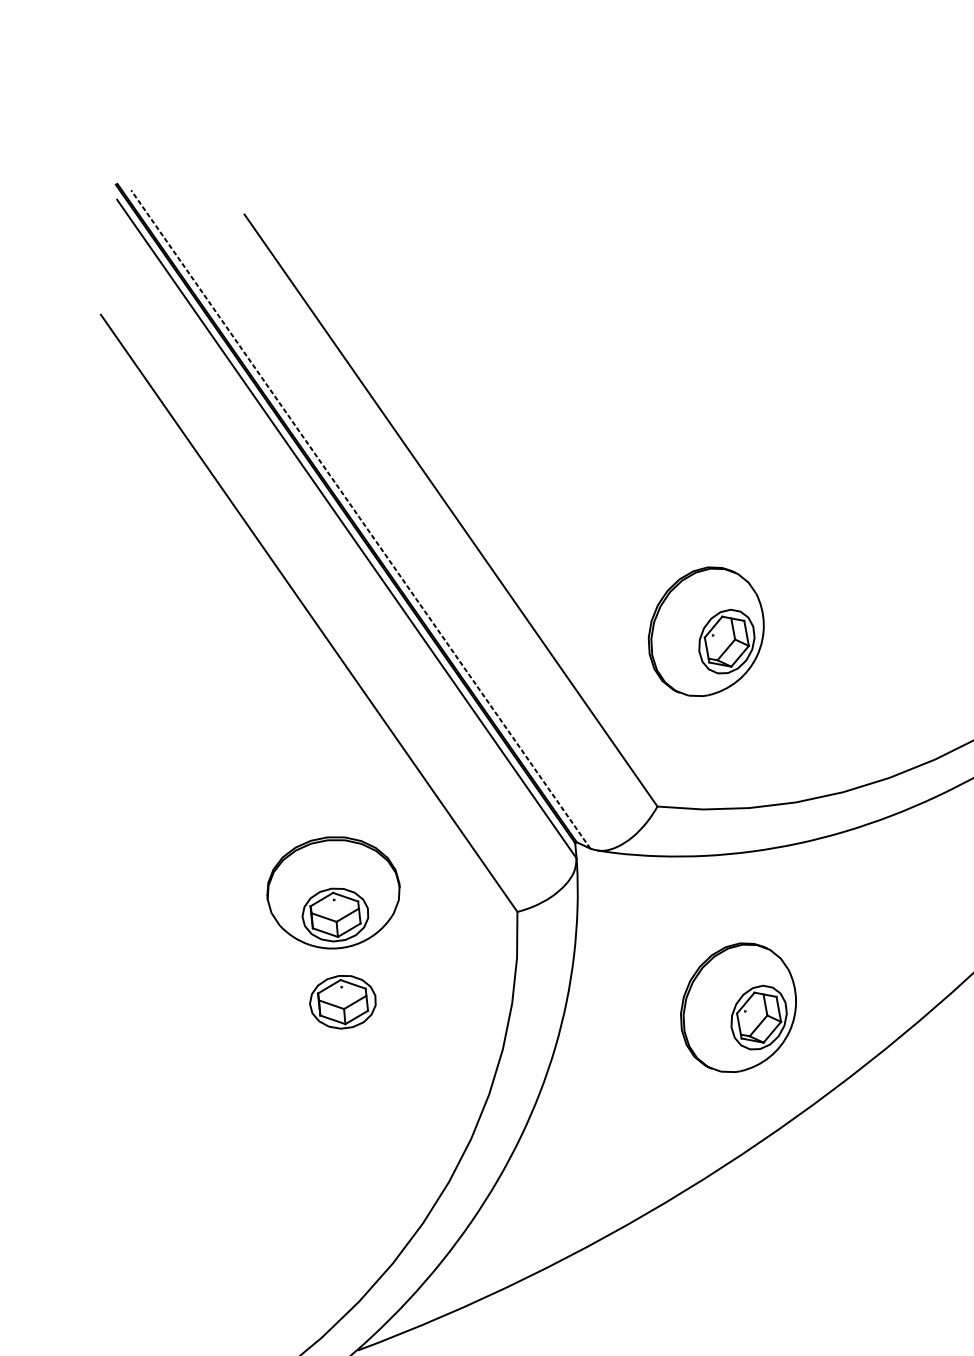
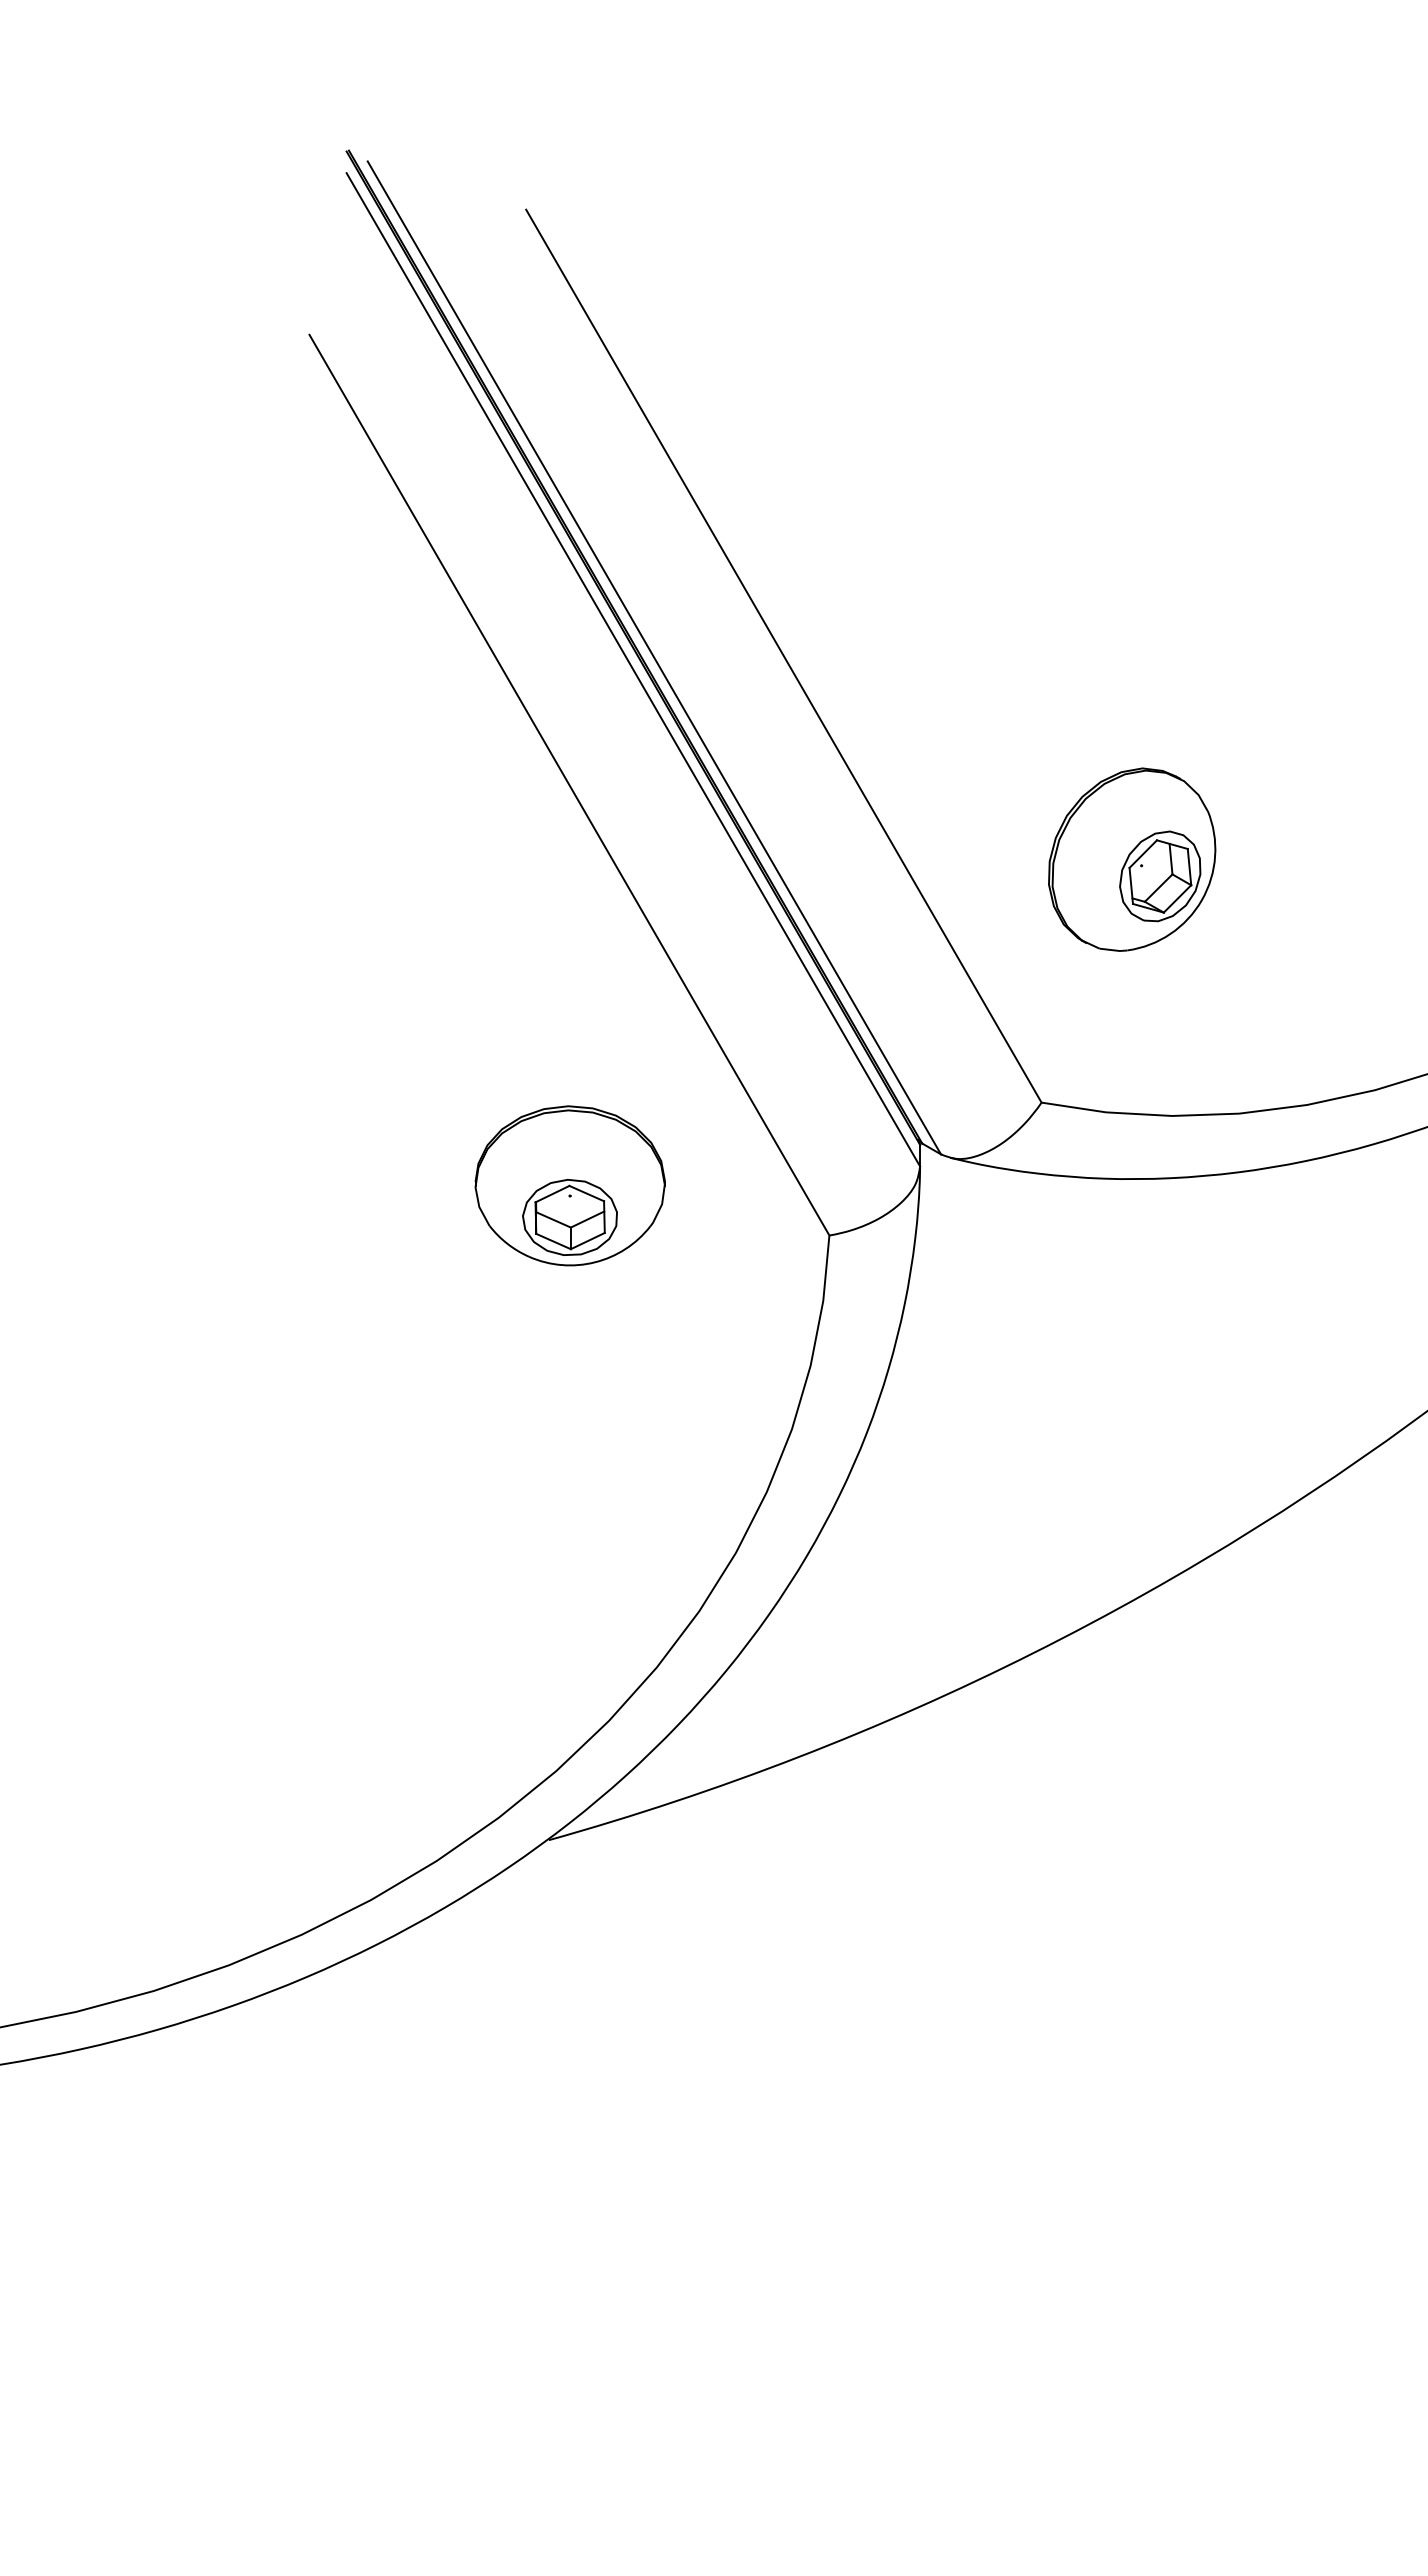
line: (360, 519) -> (654, 657), dashed -> solid
part: (342, 1002) -> (569, 1342), removed
part: (738, 1007) -> (1132, 1398), removed

